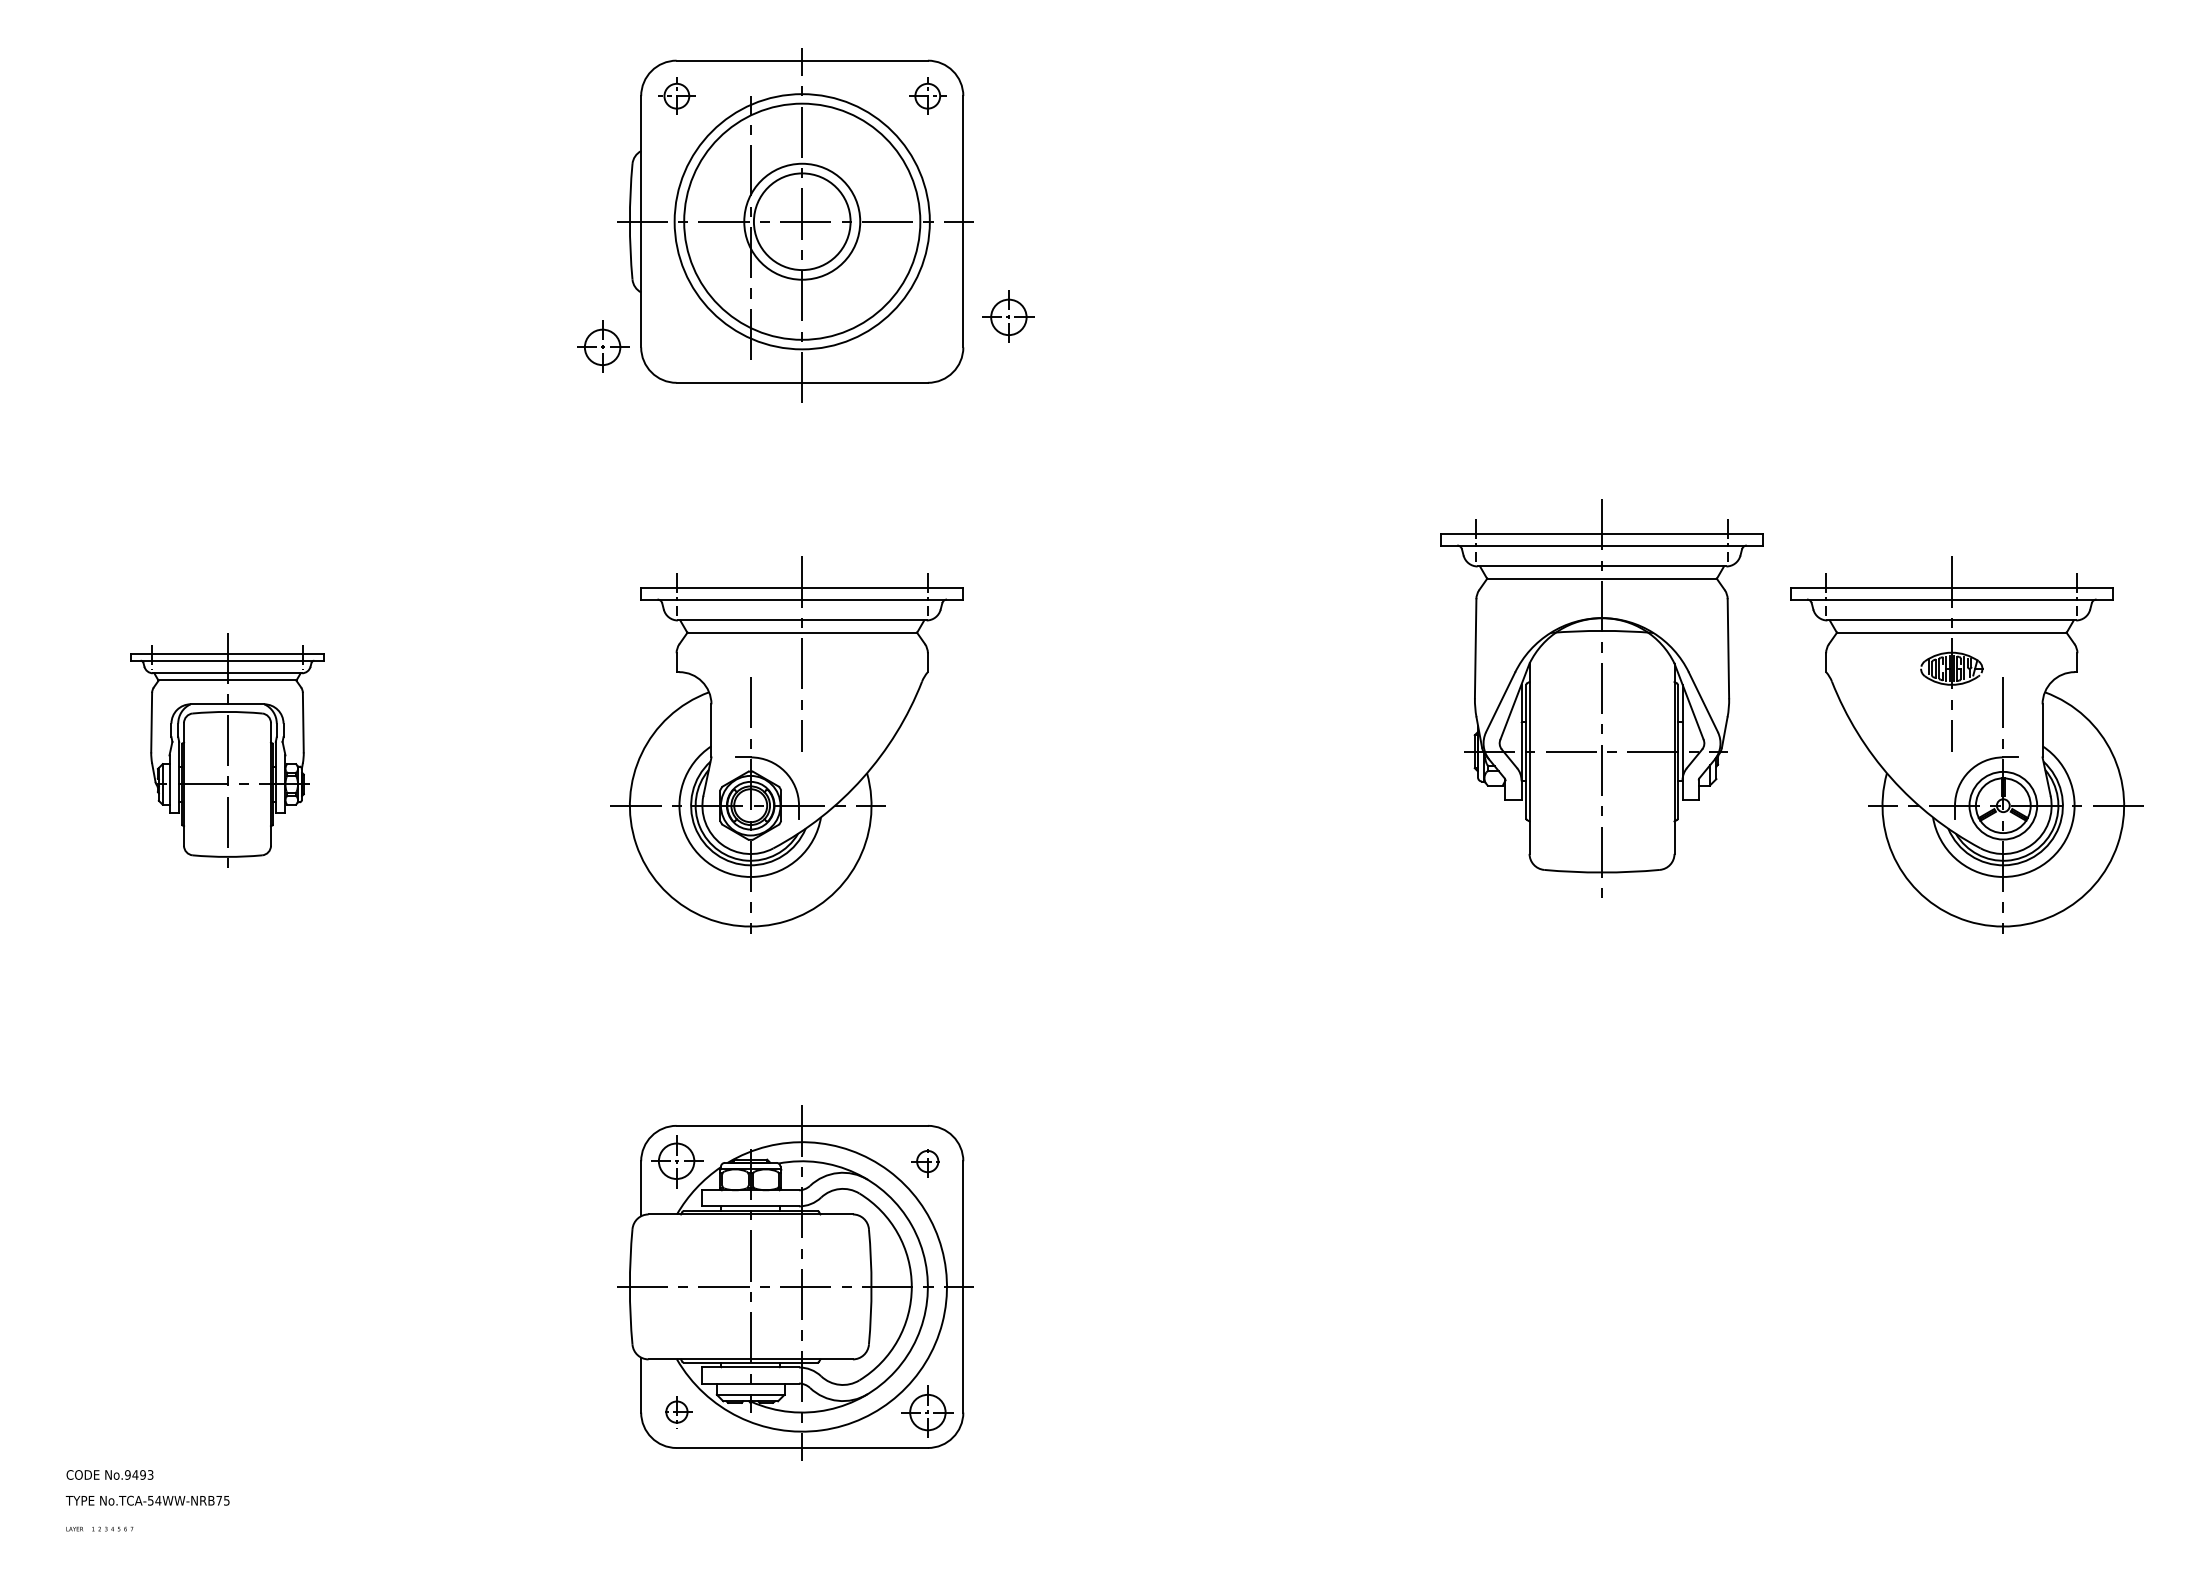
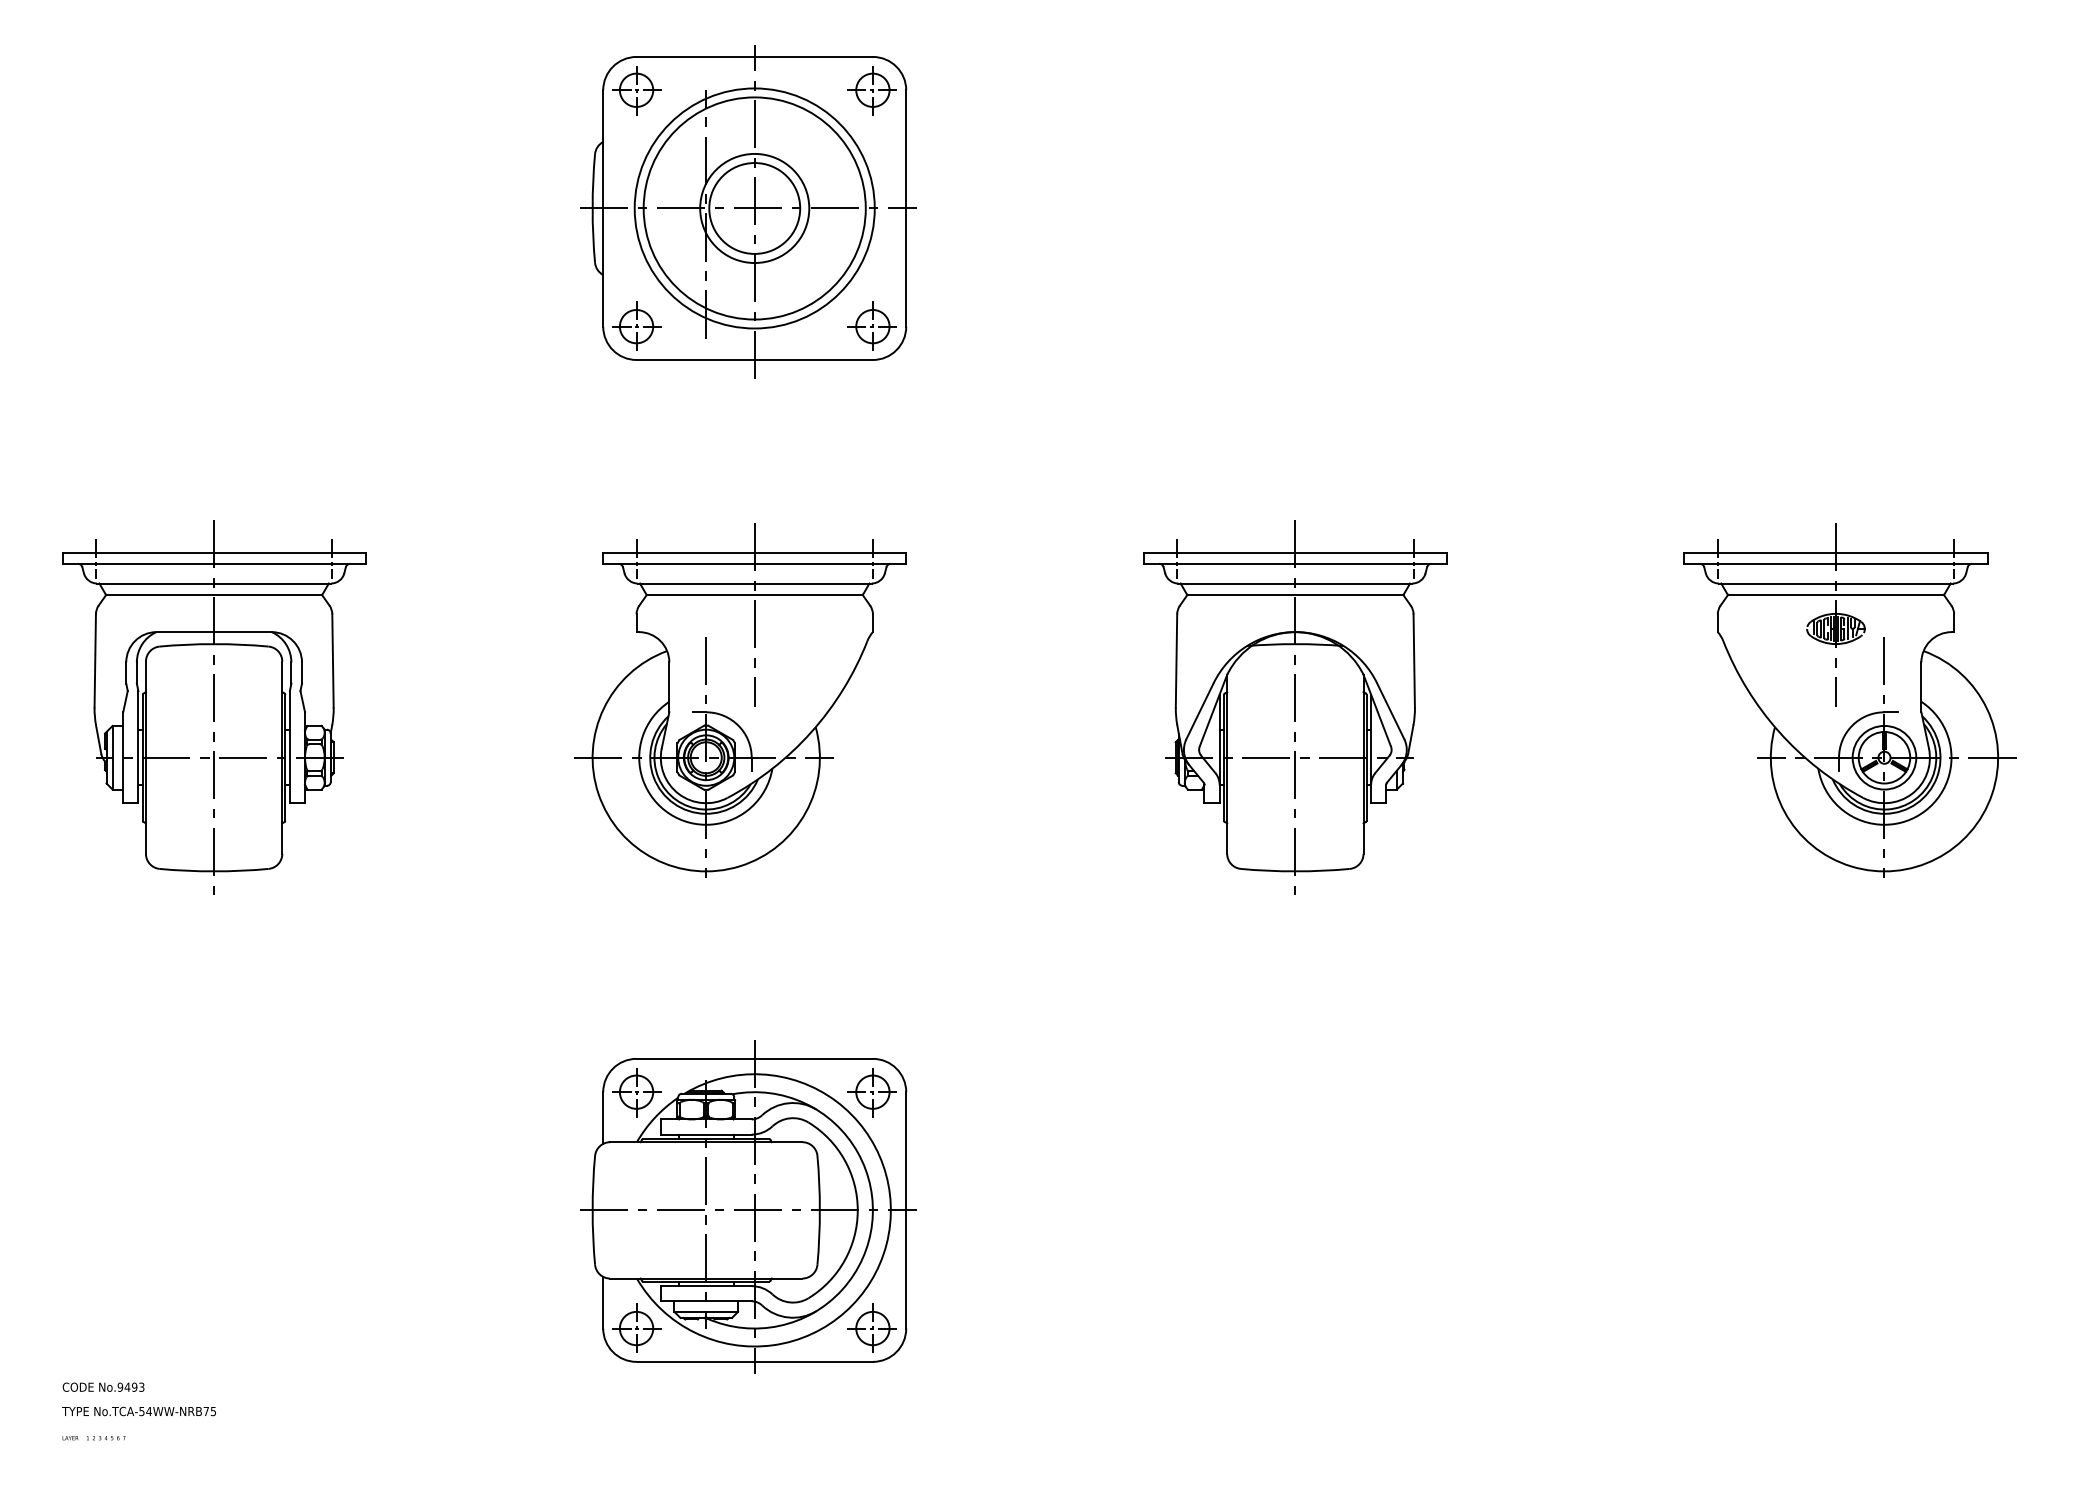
part: (677, 96) -> (637, 90), size x1.43
part: (927, 96) -> (872, 90), size x1.43
part: (1008, 316) -> (872, 325), moved
part: (603, 346) -> (637, 325), moved
part: (1601, 698) -> (1294, 707), moved
part: (227, 752) -> (214, 707), size x1.67
part: (927, 1161) -> (872, 1092), size x1.67
part: (677, 1411) -> (637, 1327), size x1.67

